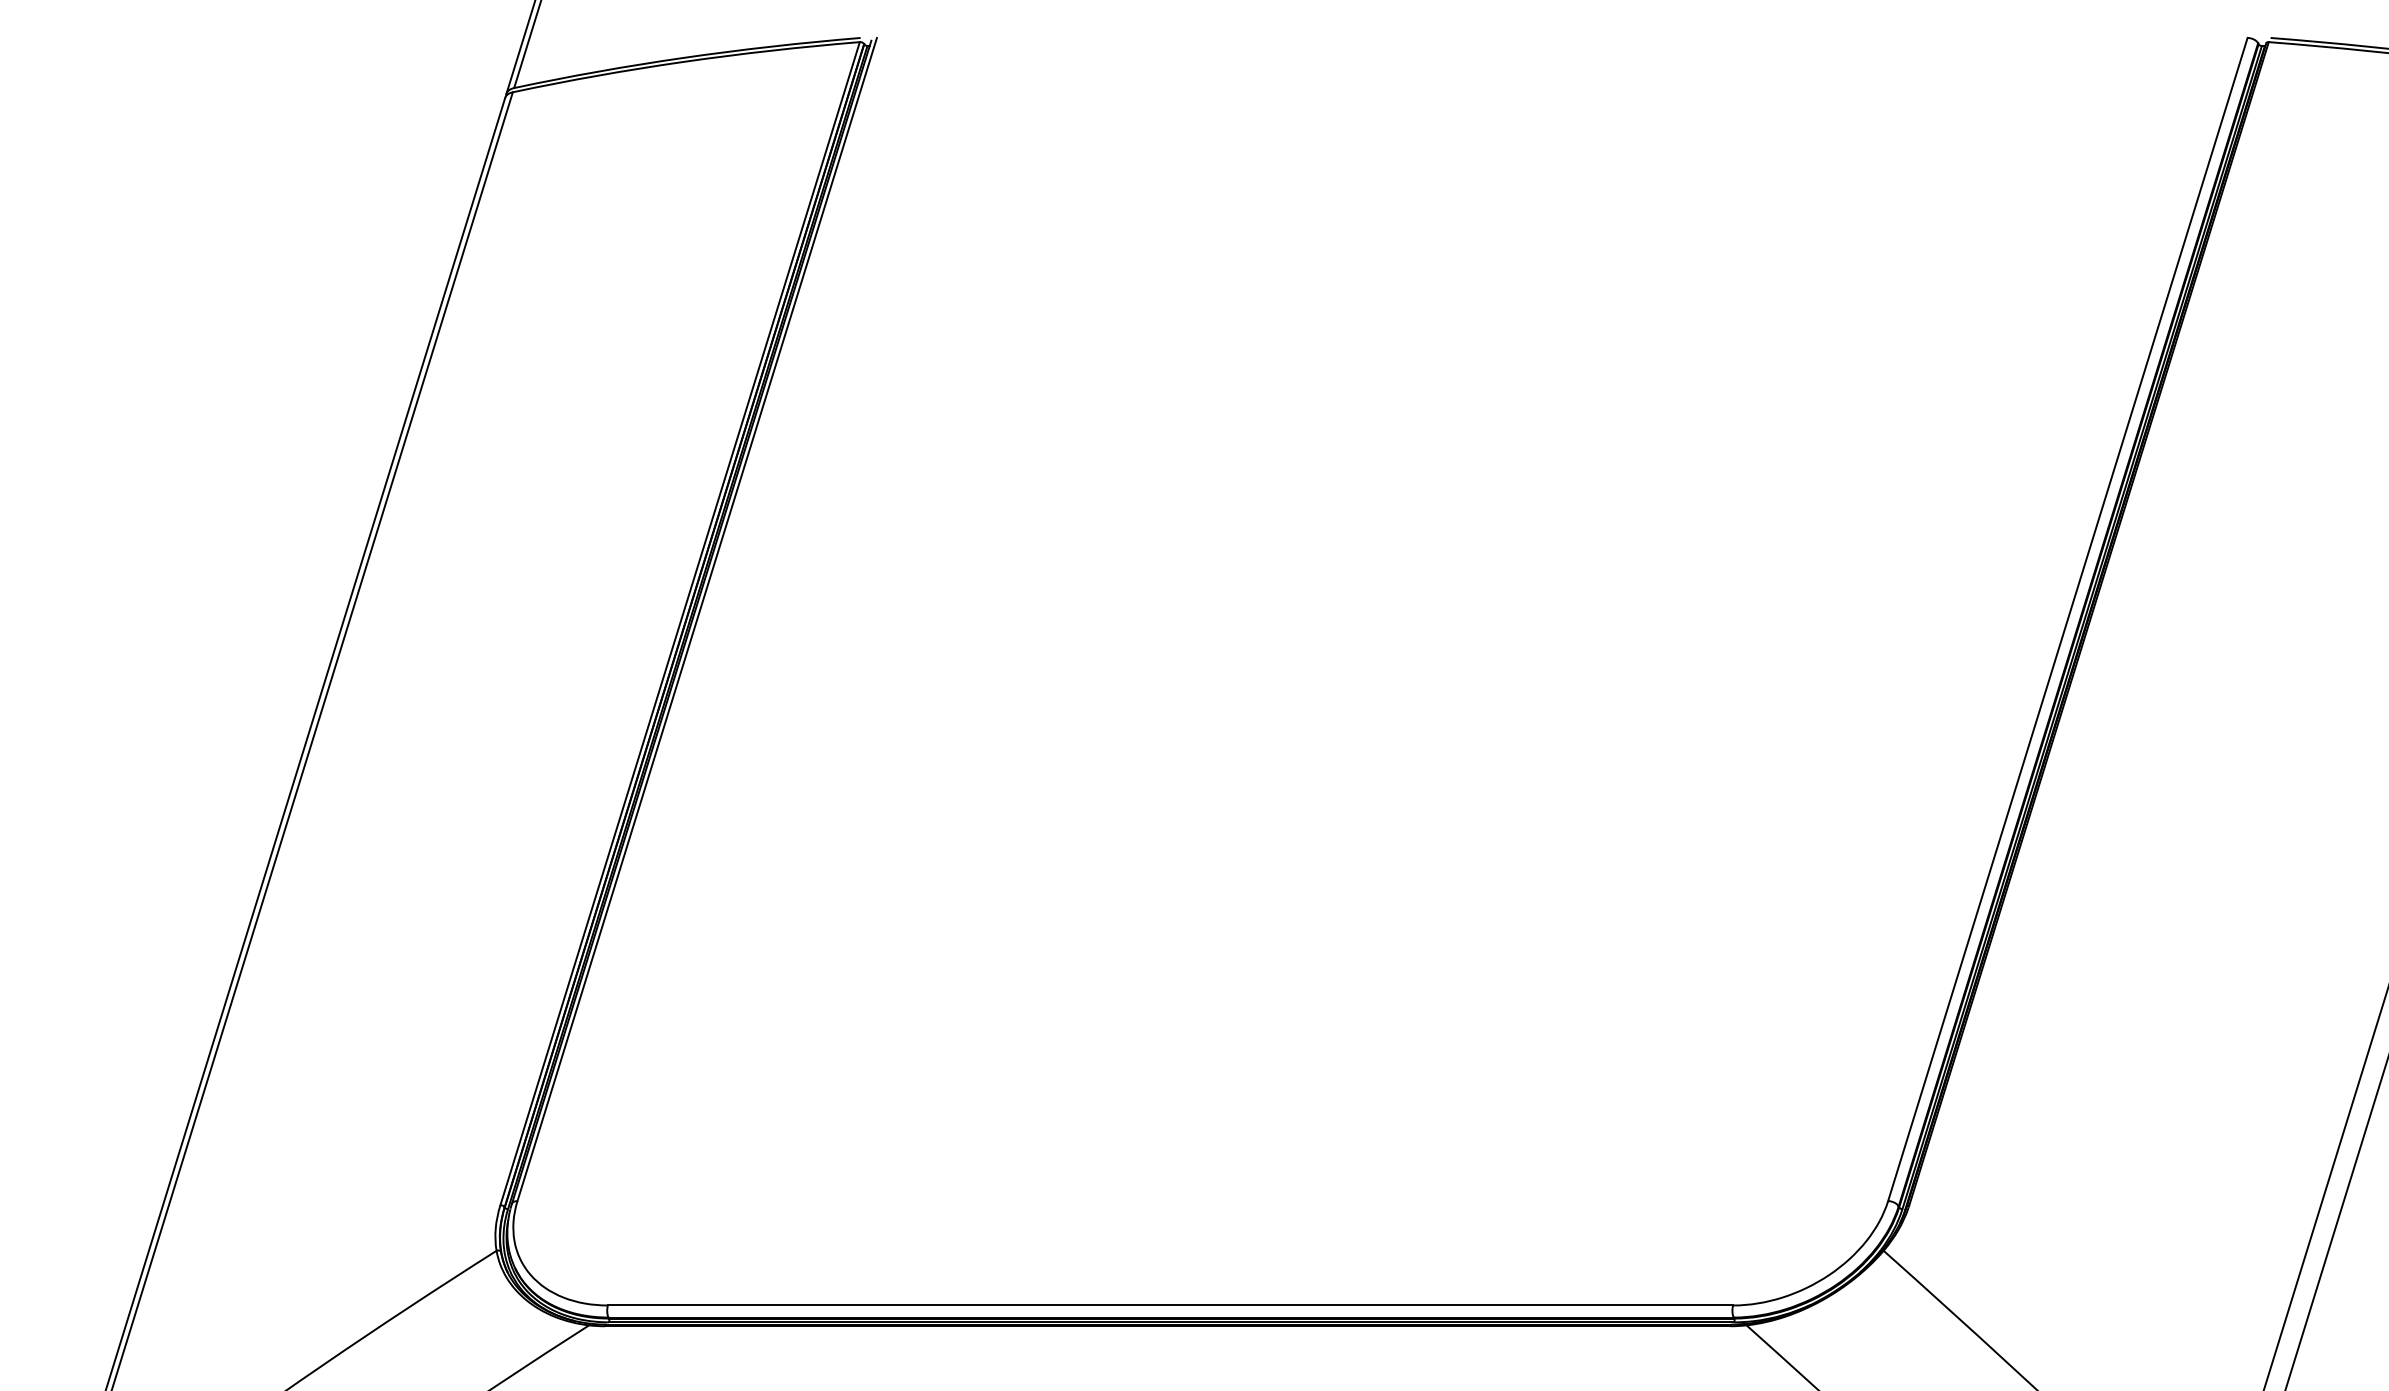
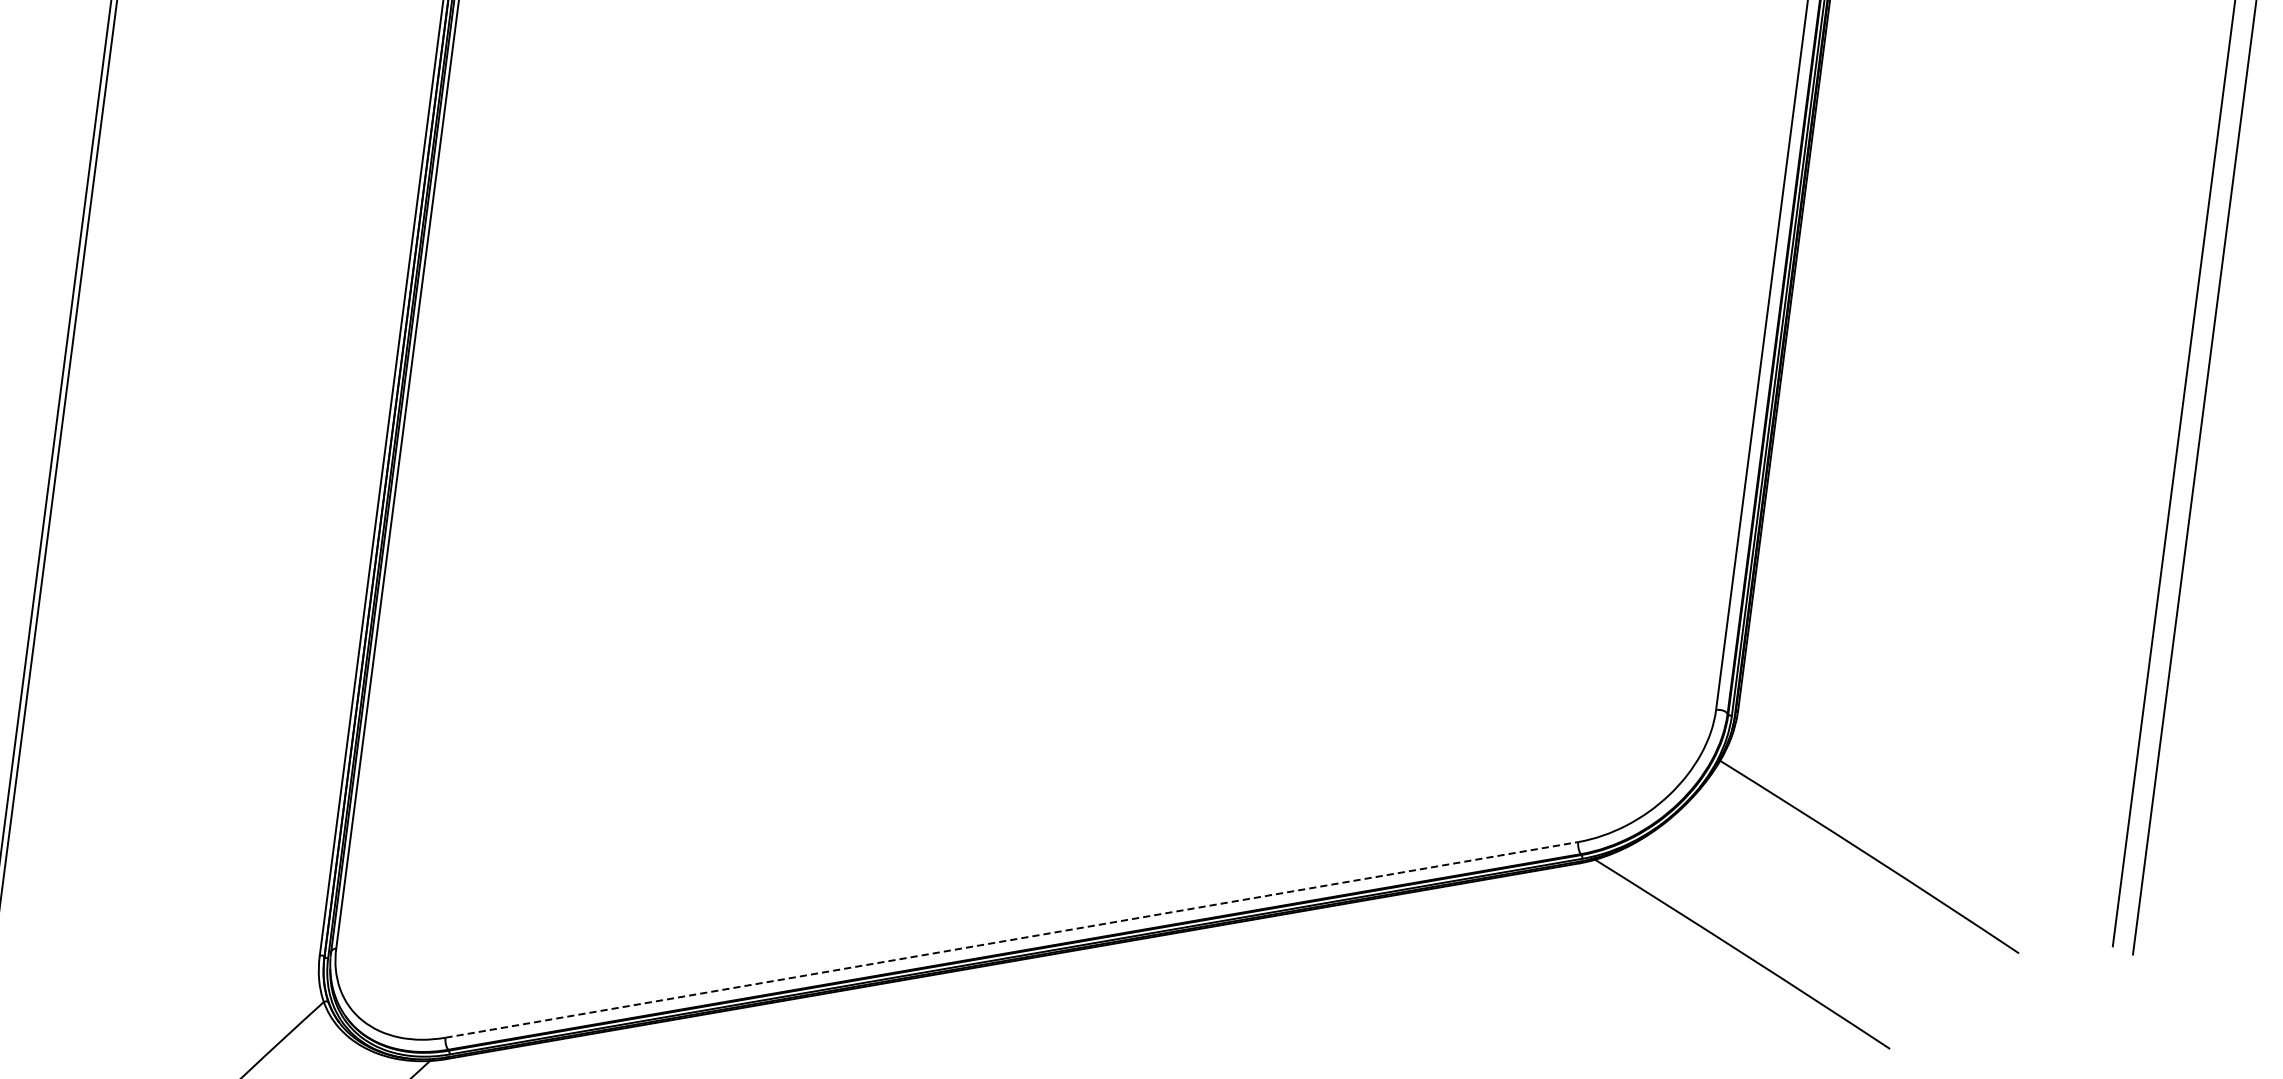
line: (1170, 1305) -> (1011, 939), solid -> dashed

